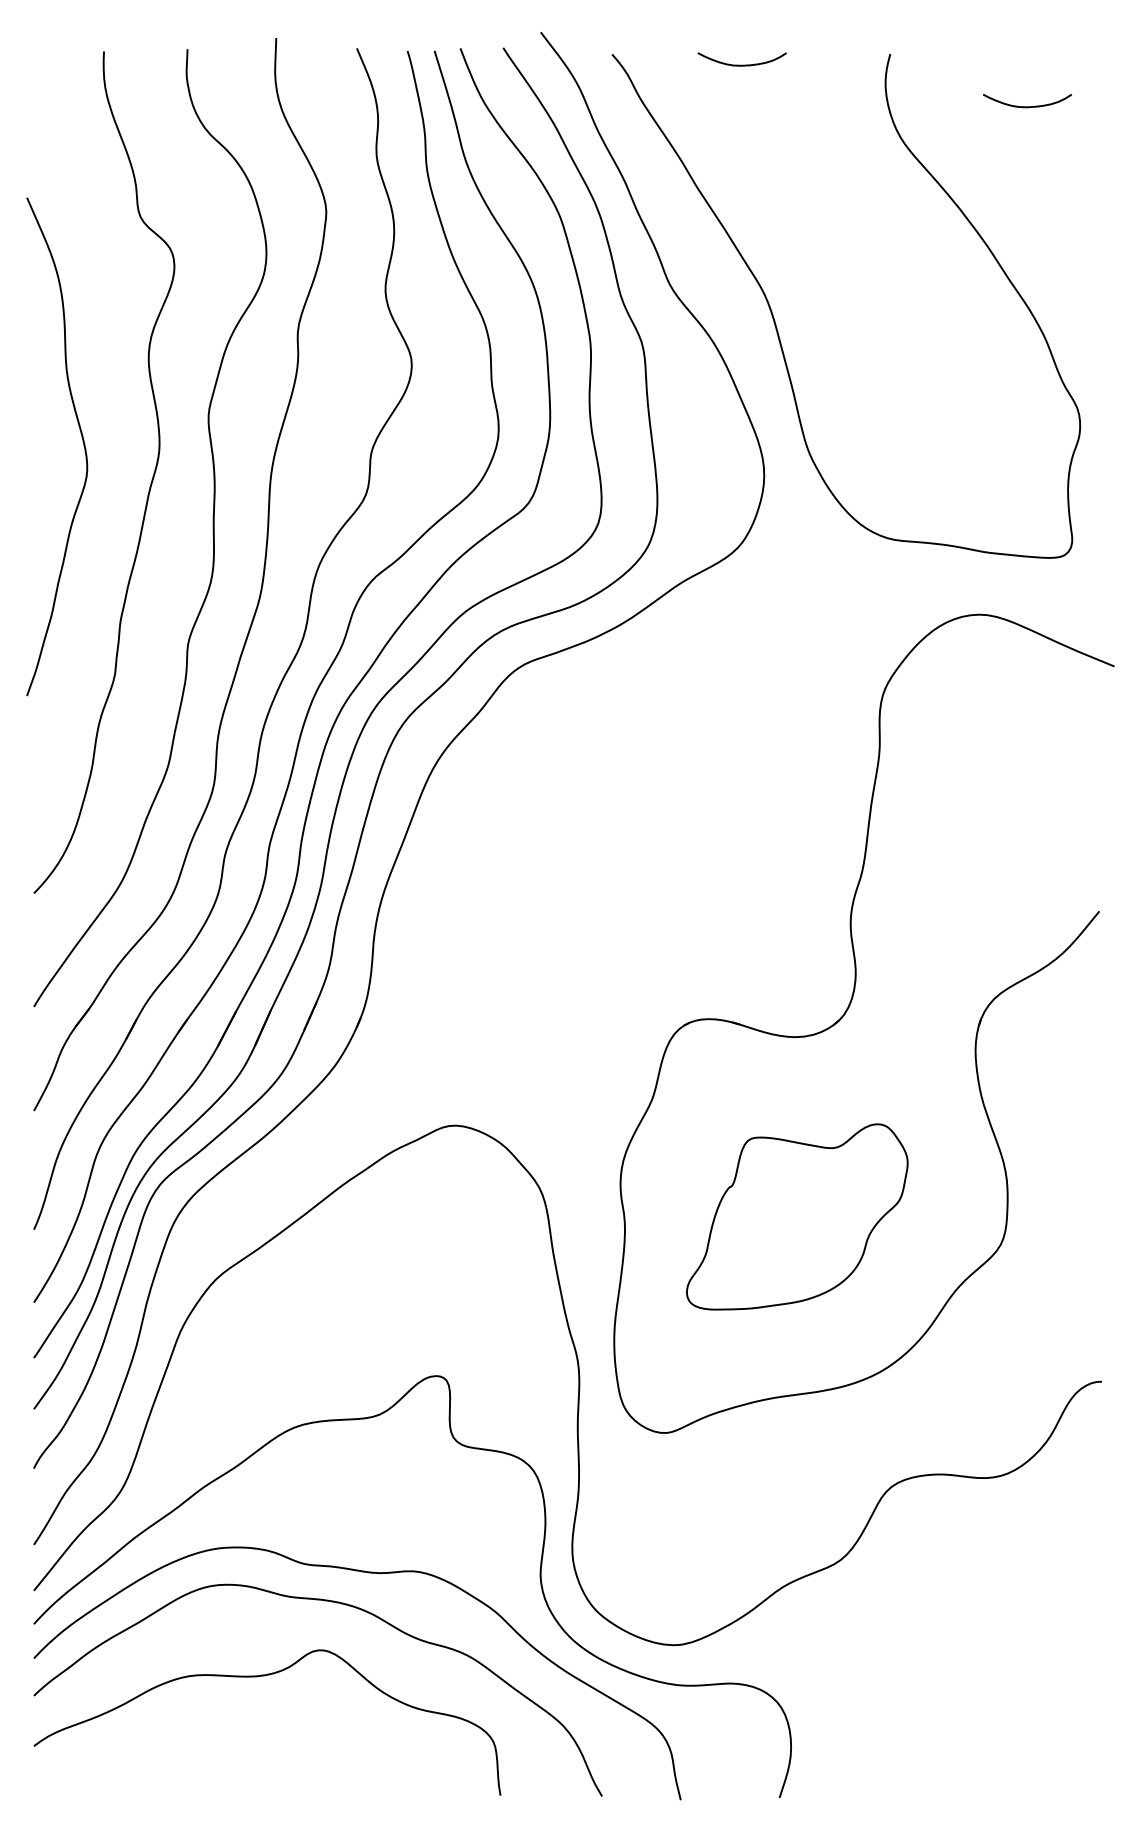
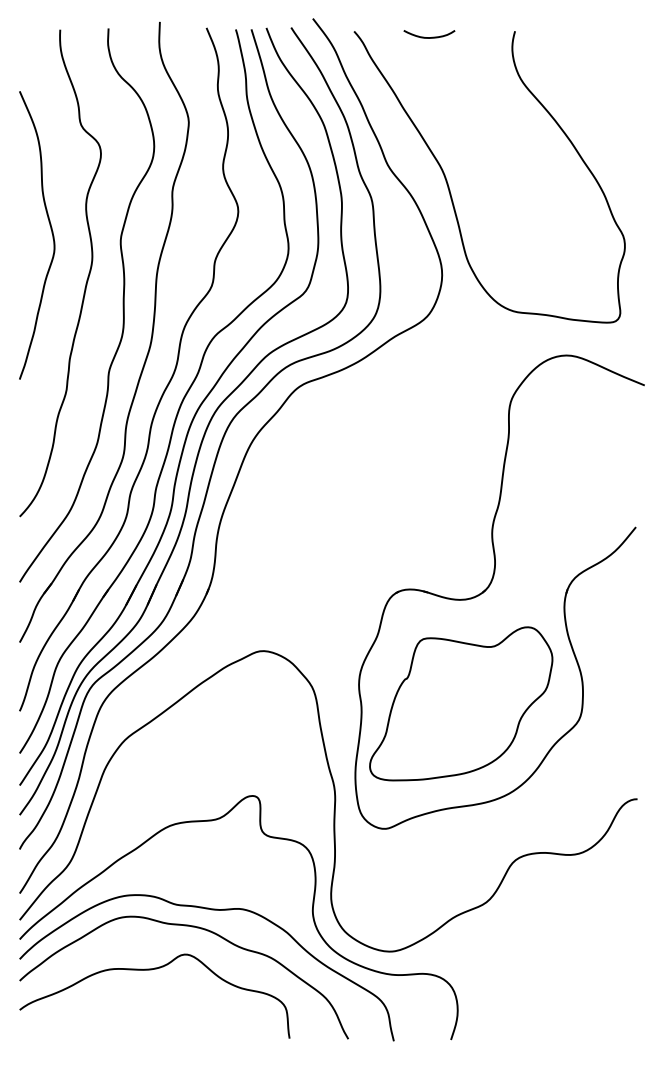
curve: (1027, 106) -> (594, 61), removed
curve: (81, 443) -> (51, 233), moved
part: (797, 1216) -> (461, 703), size x1.43

